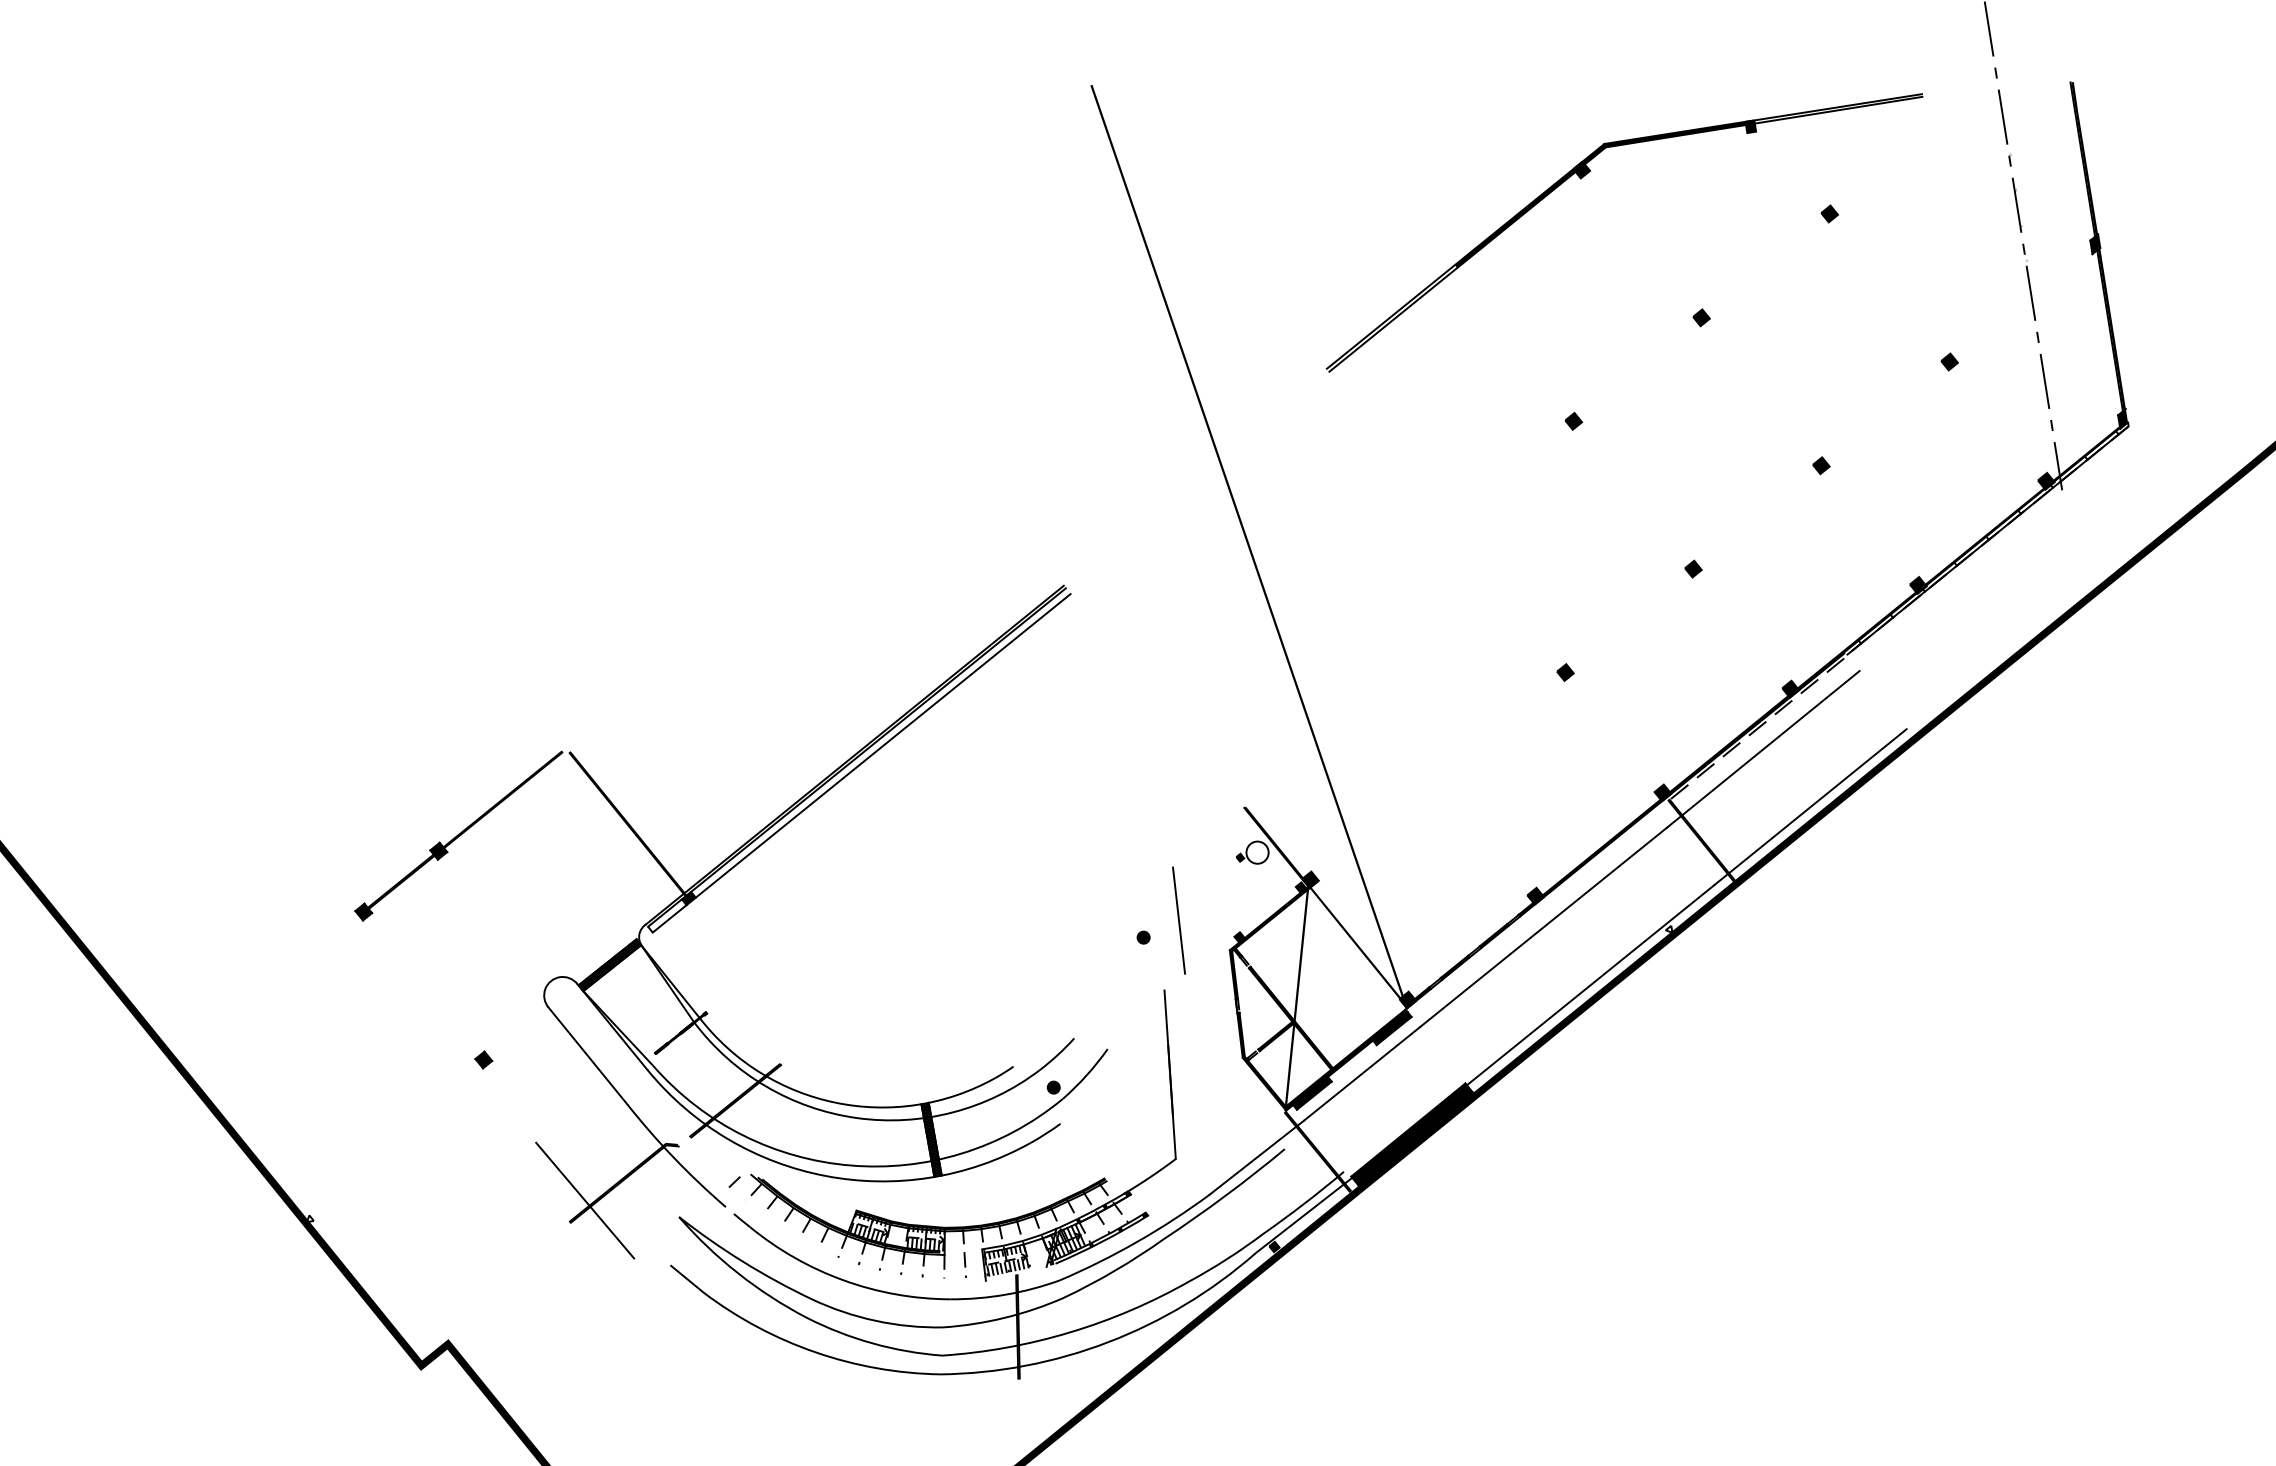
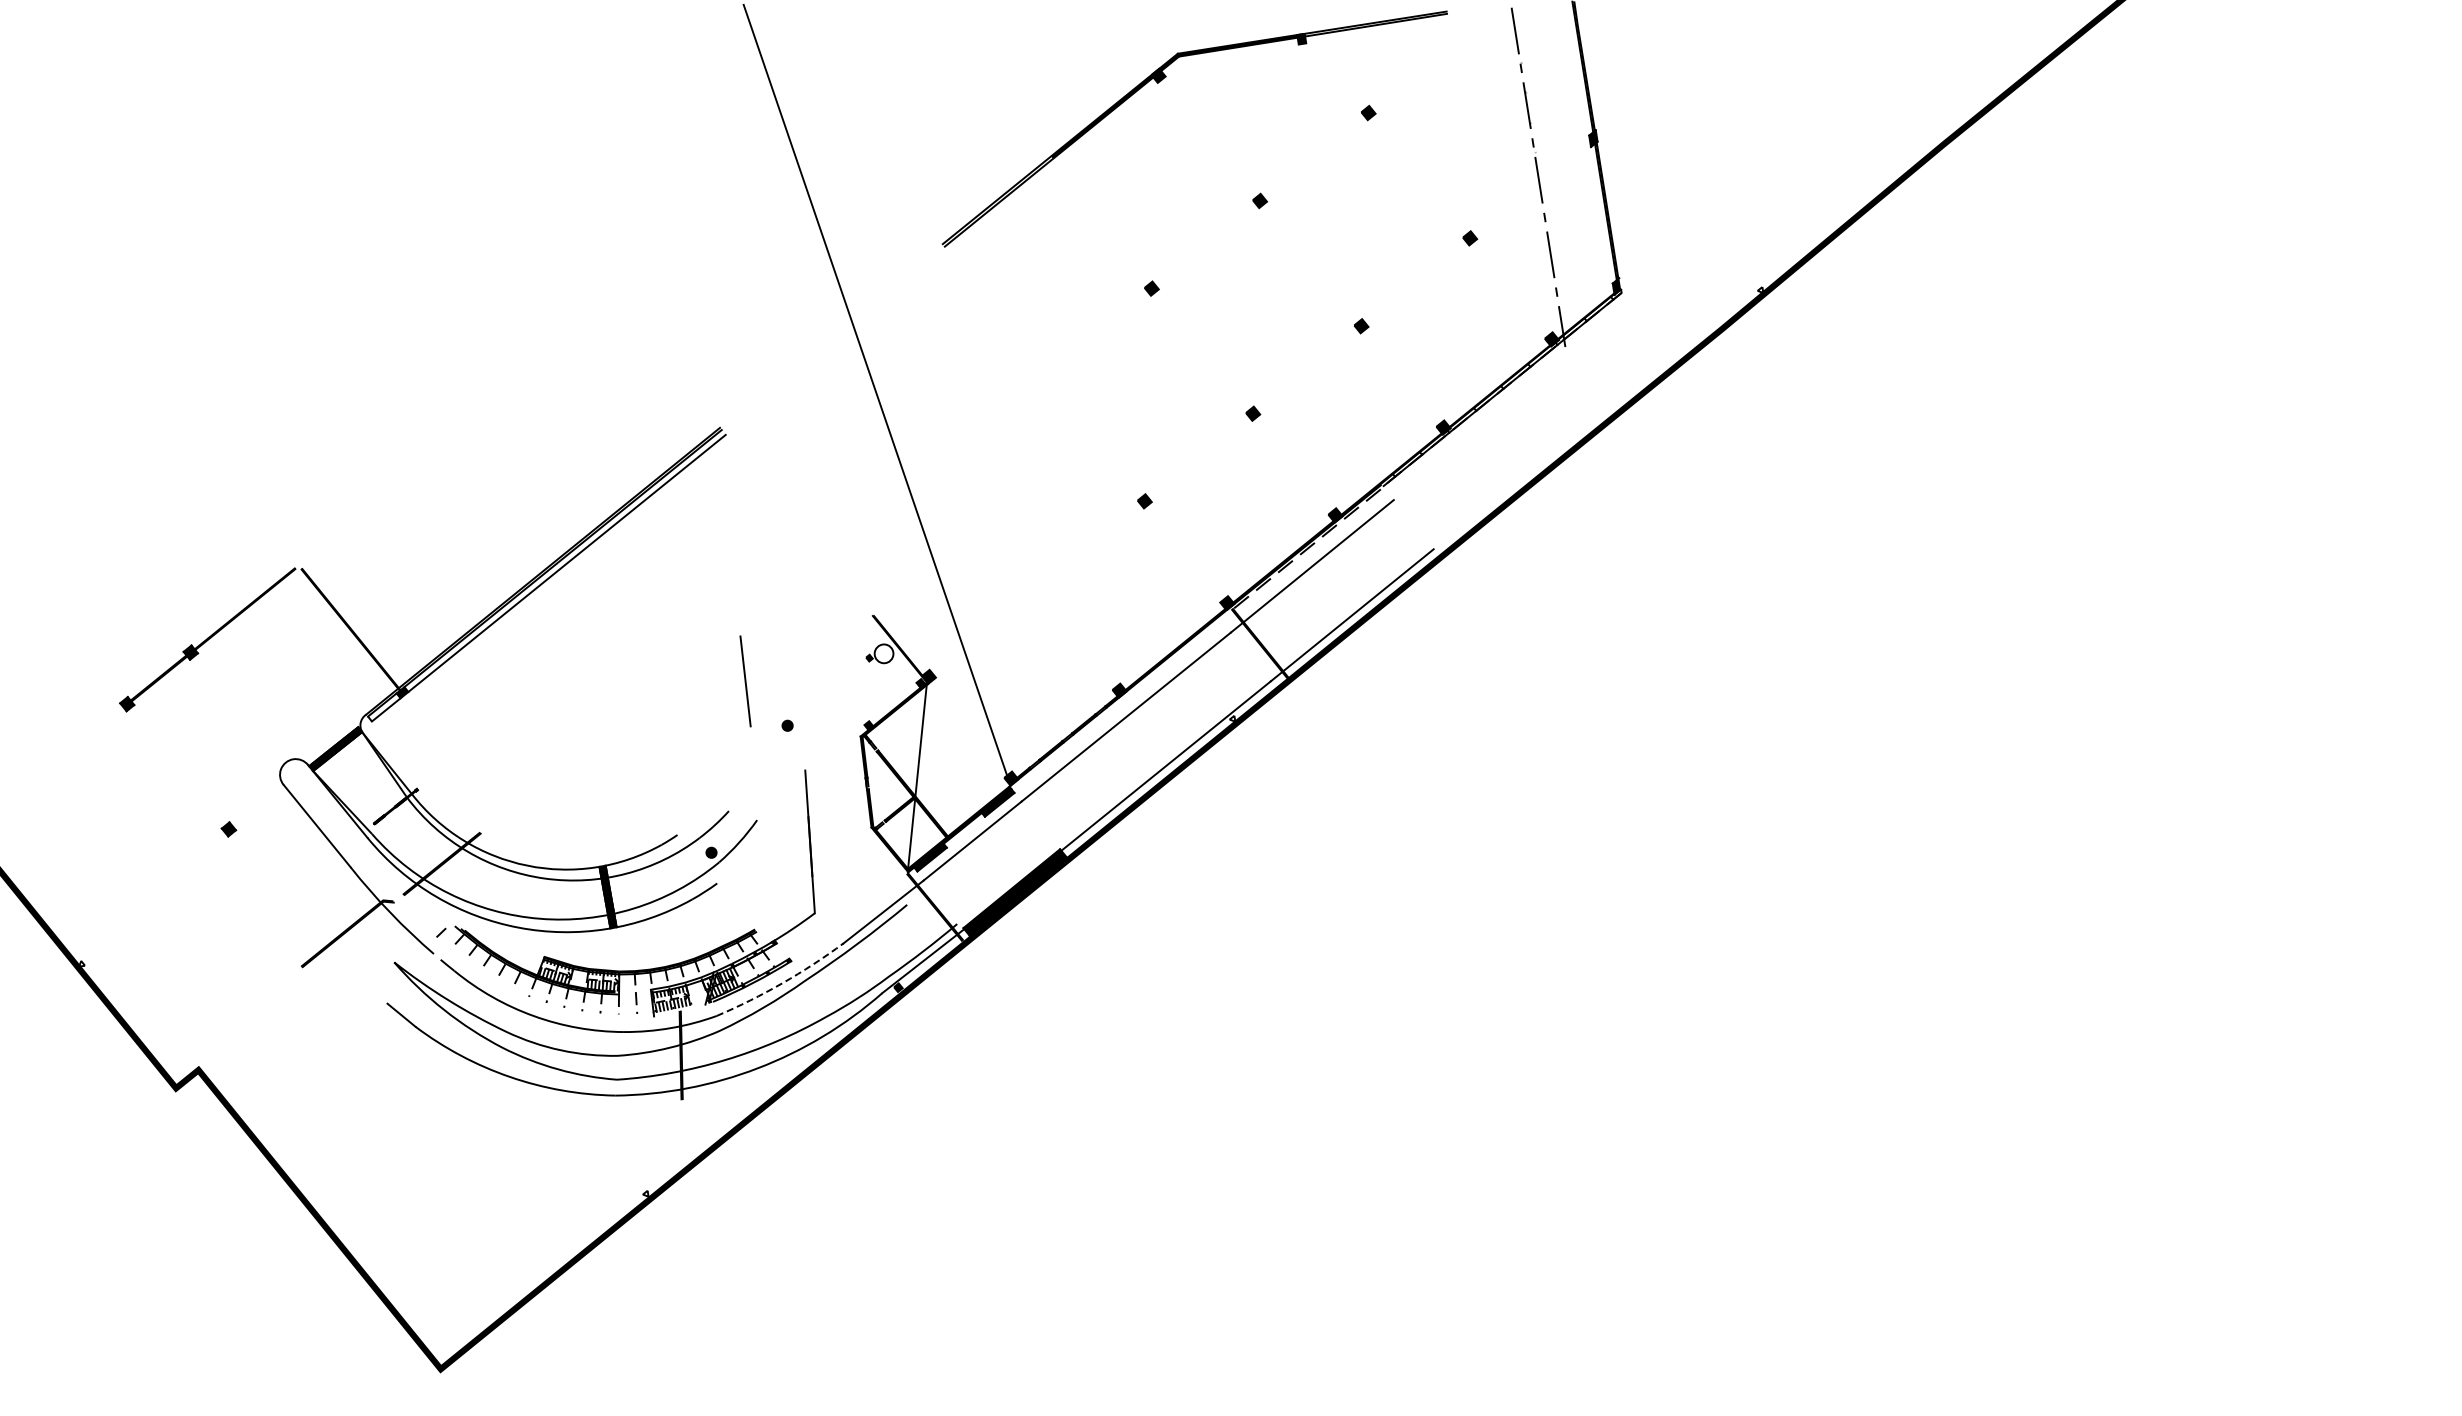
line: (1178, 920) -> (745, 681), moved
fill: (1354, 942) -> (966, 729), removed
line: (584, 1200) -> (314, 948), removed
arc: (1137, 1241) -> (782, 983), solid -> dashed

